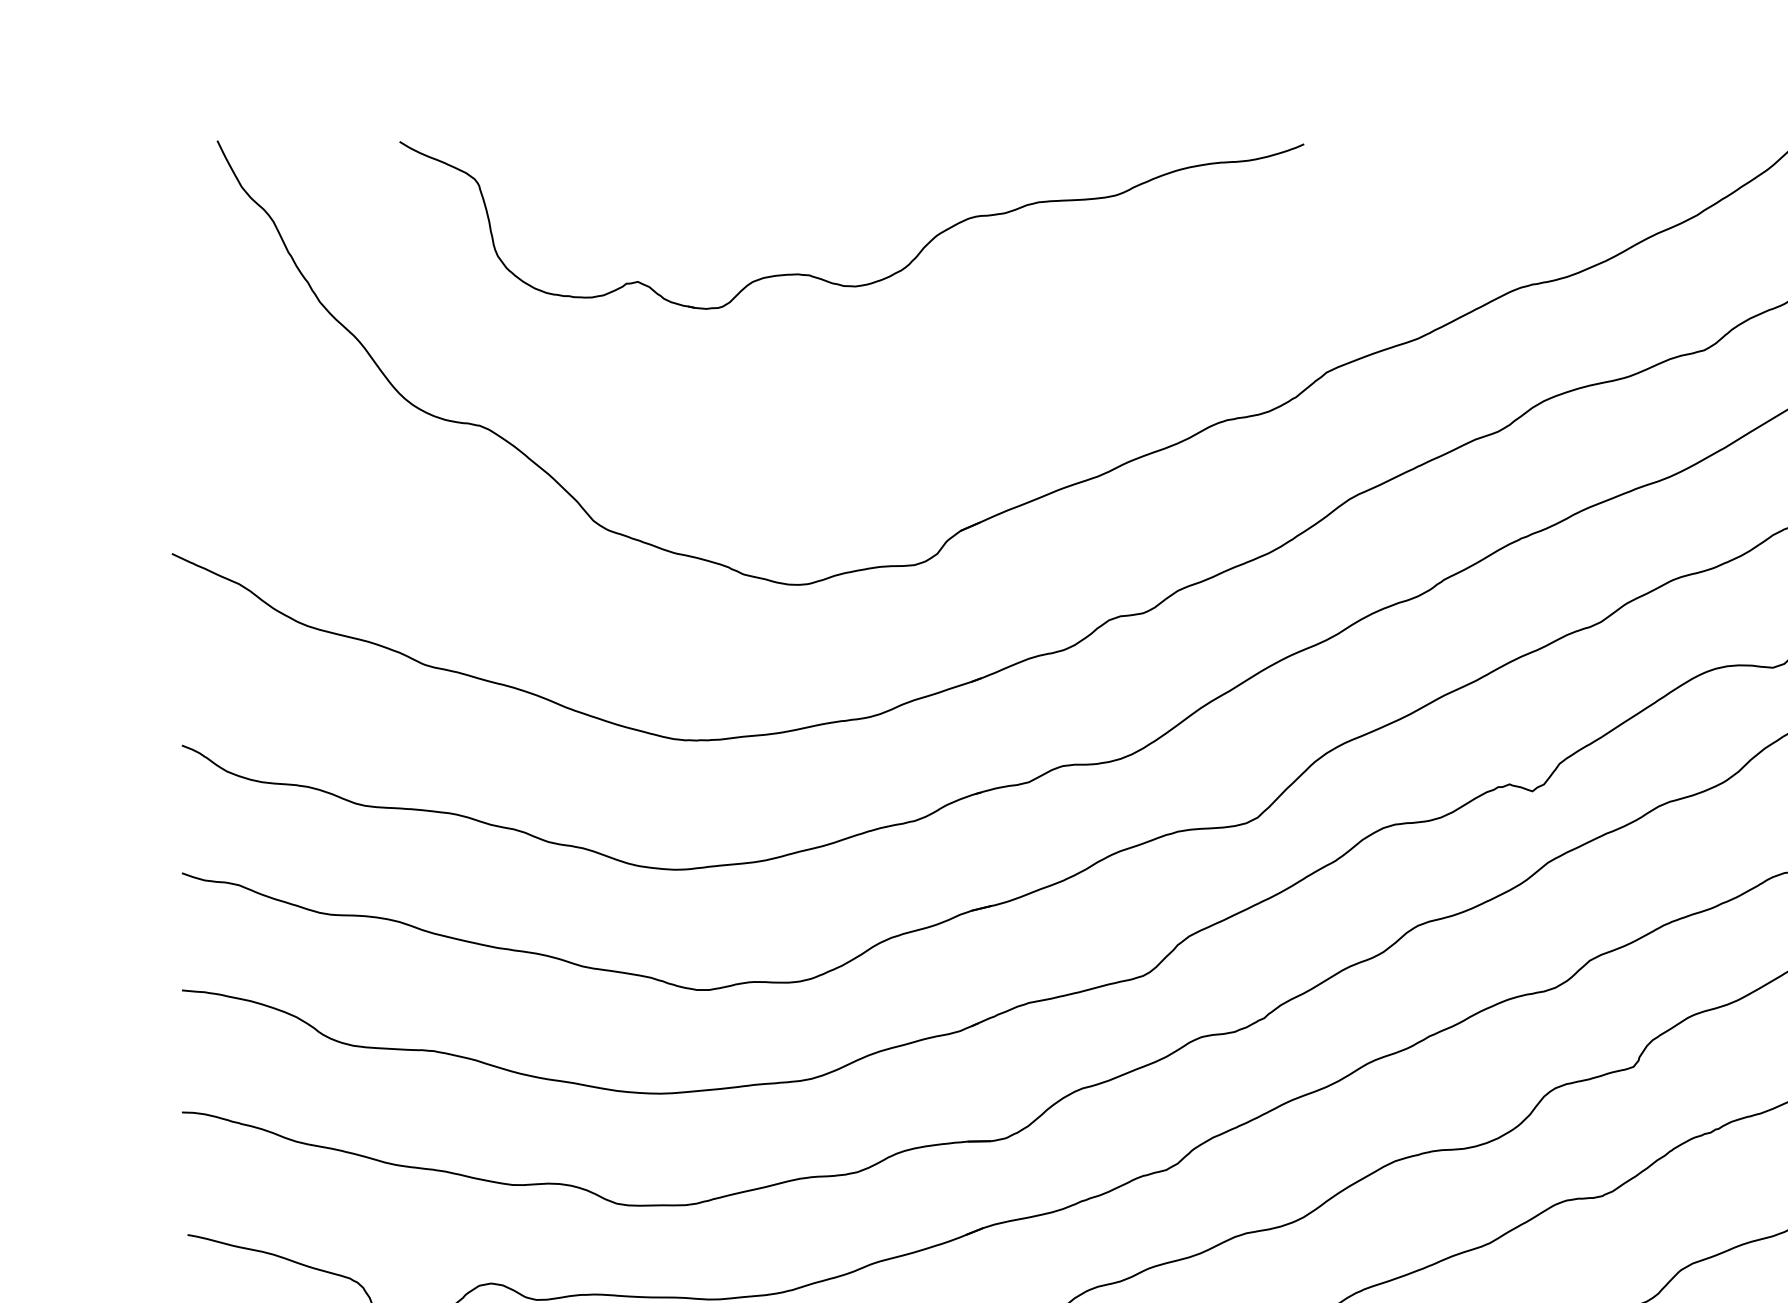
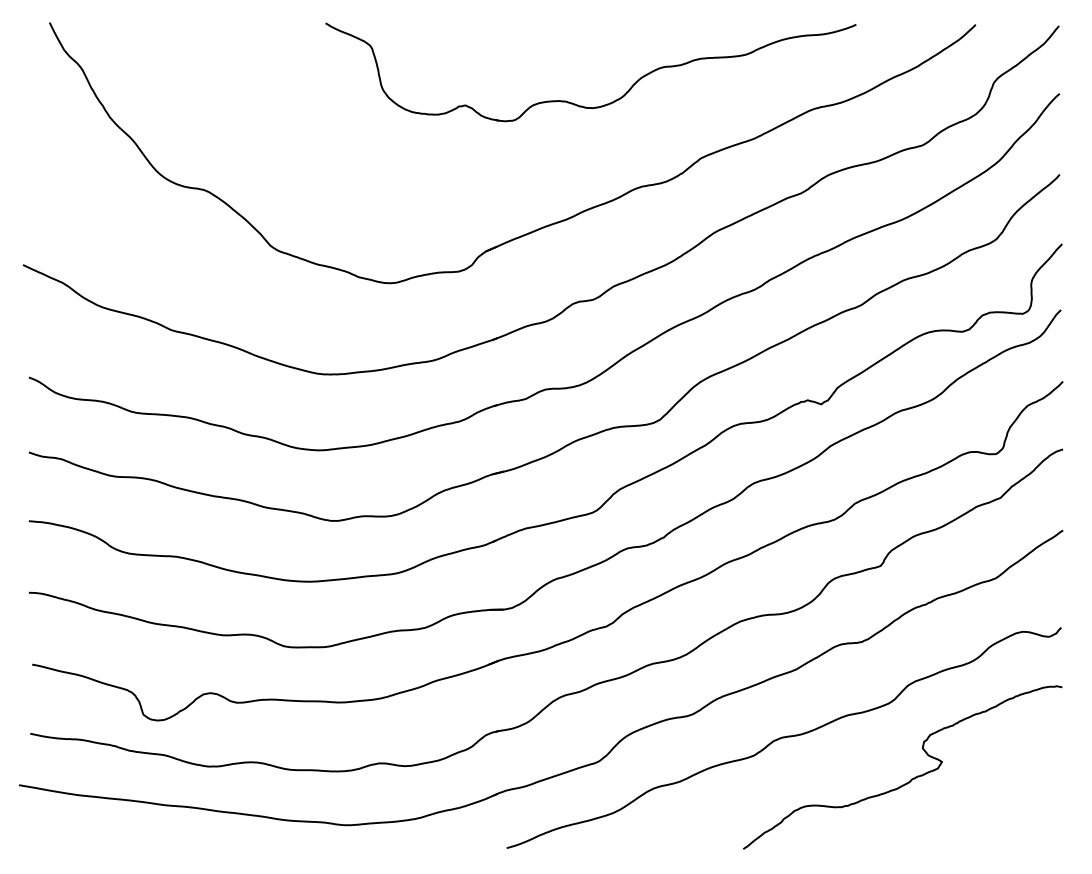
part: (837, 281) -> (582, 105), moved

